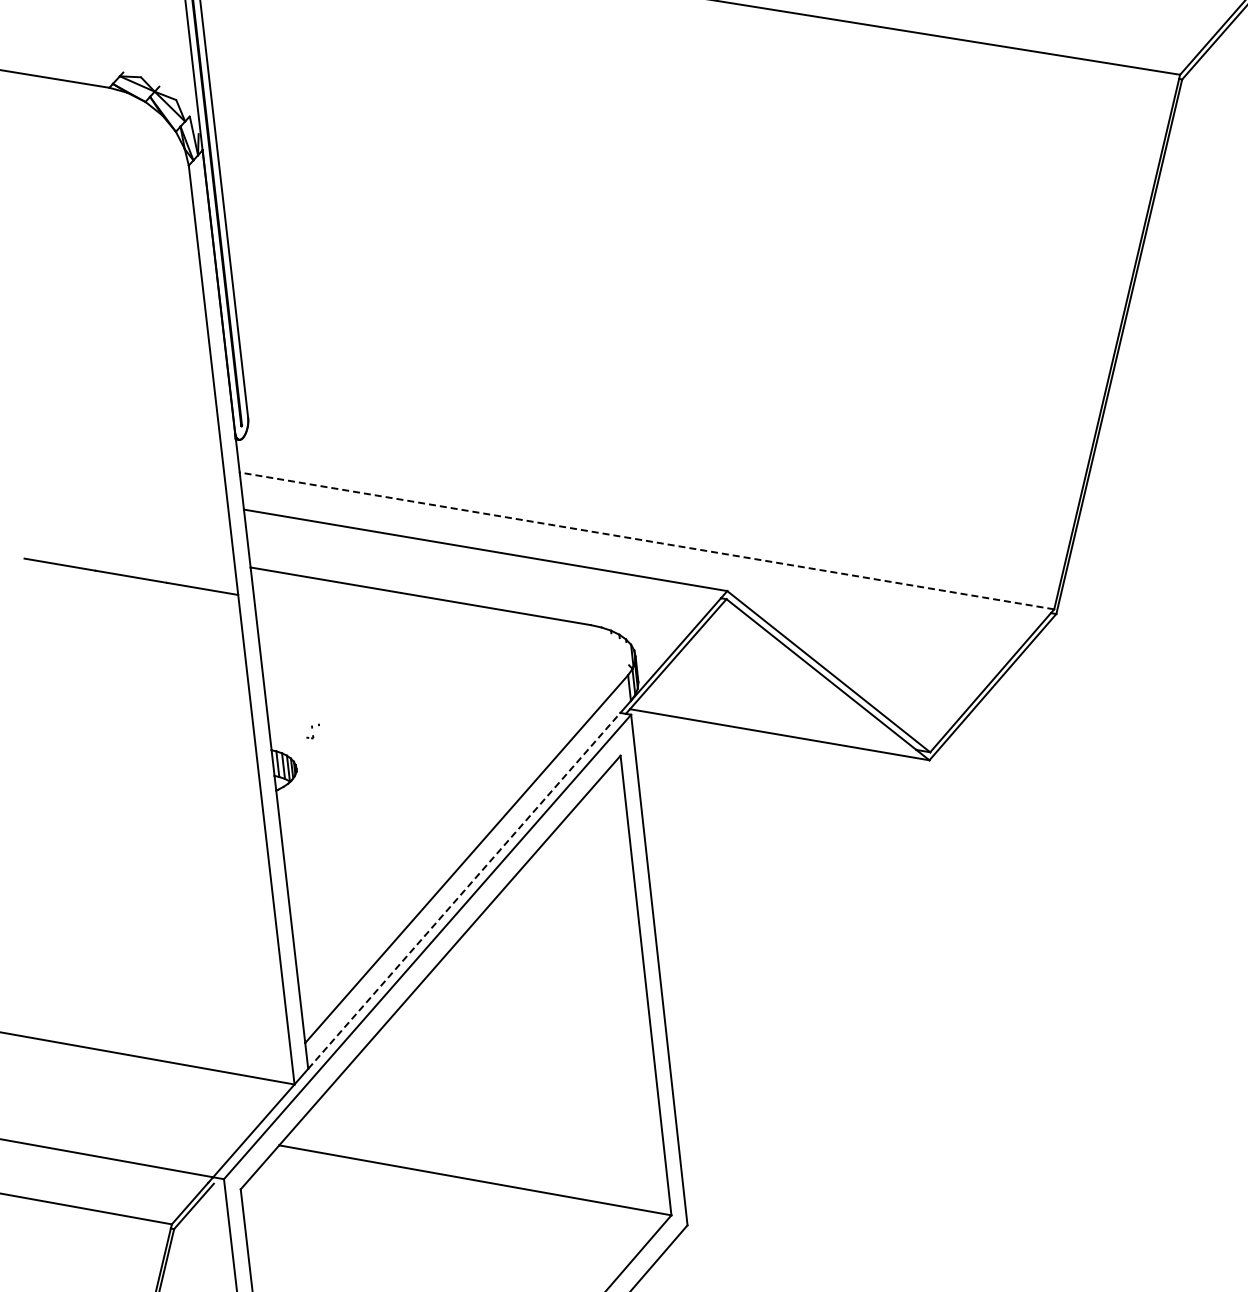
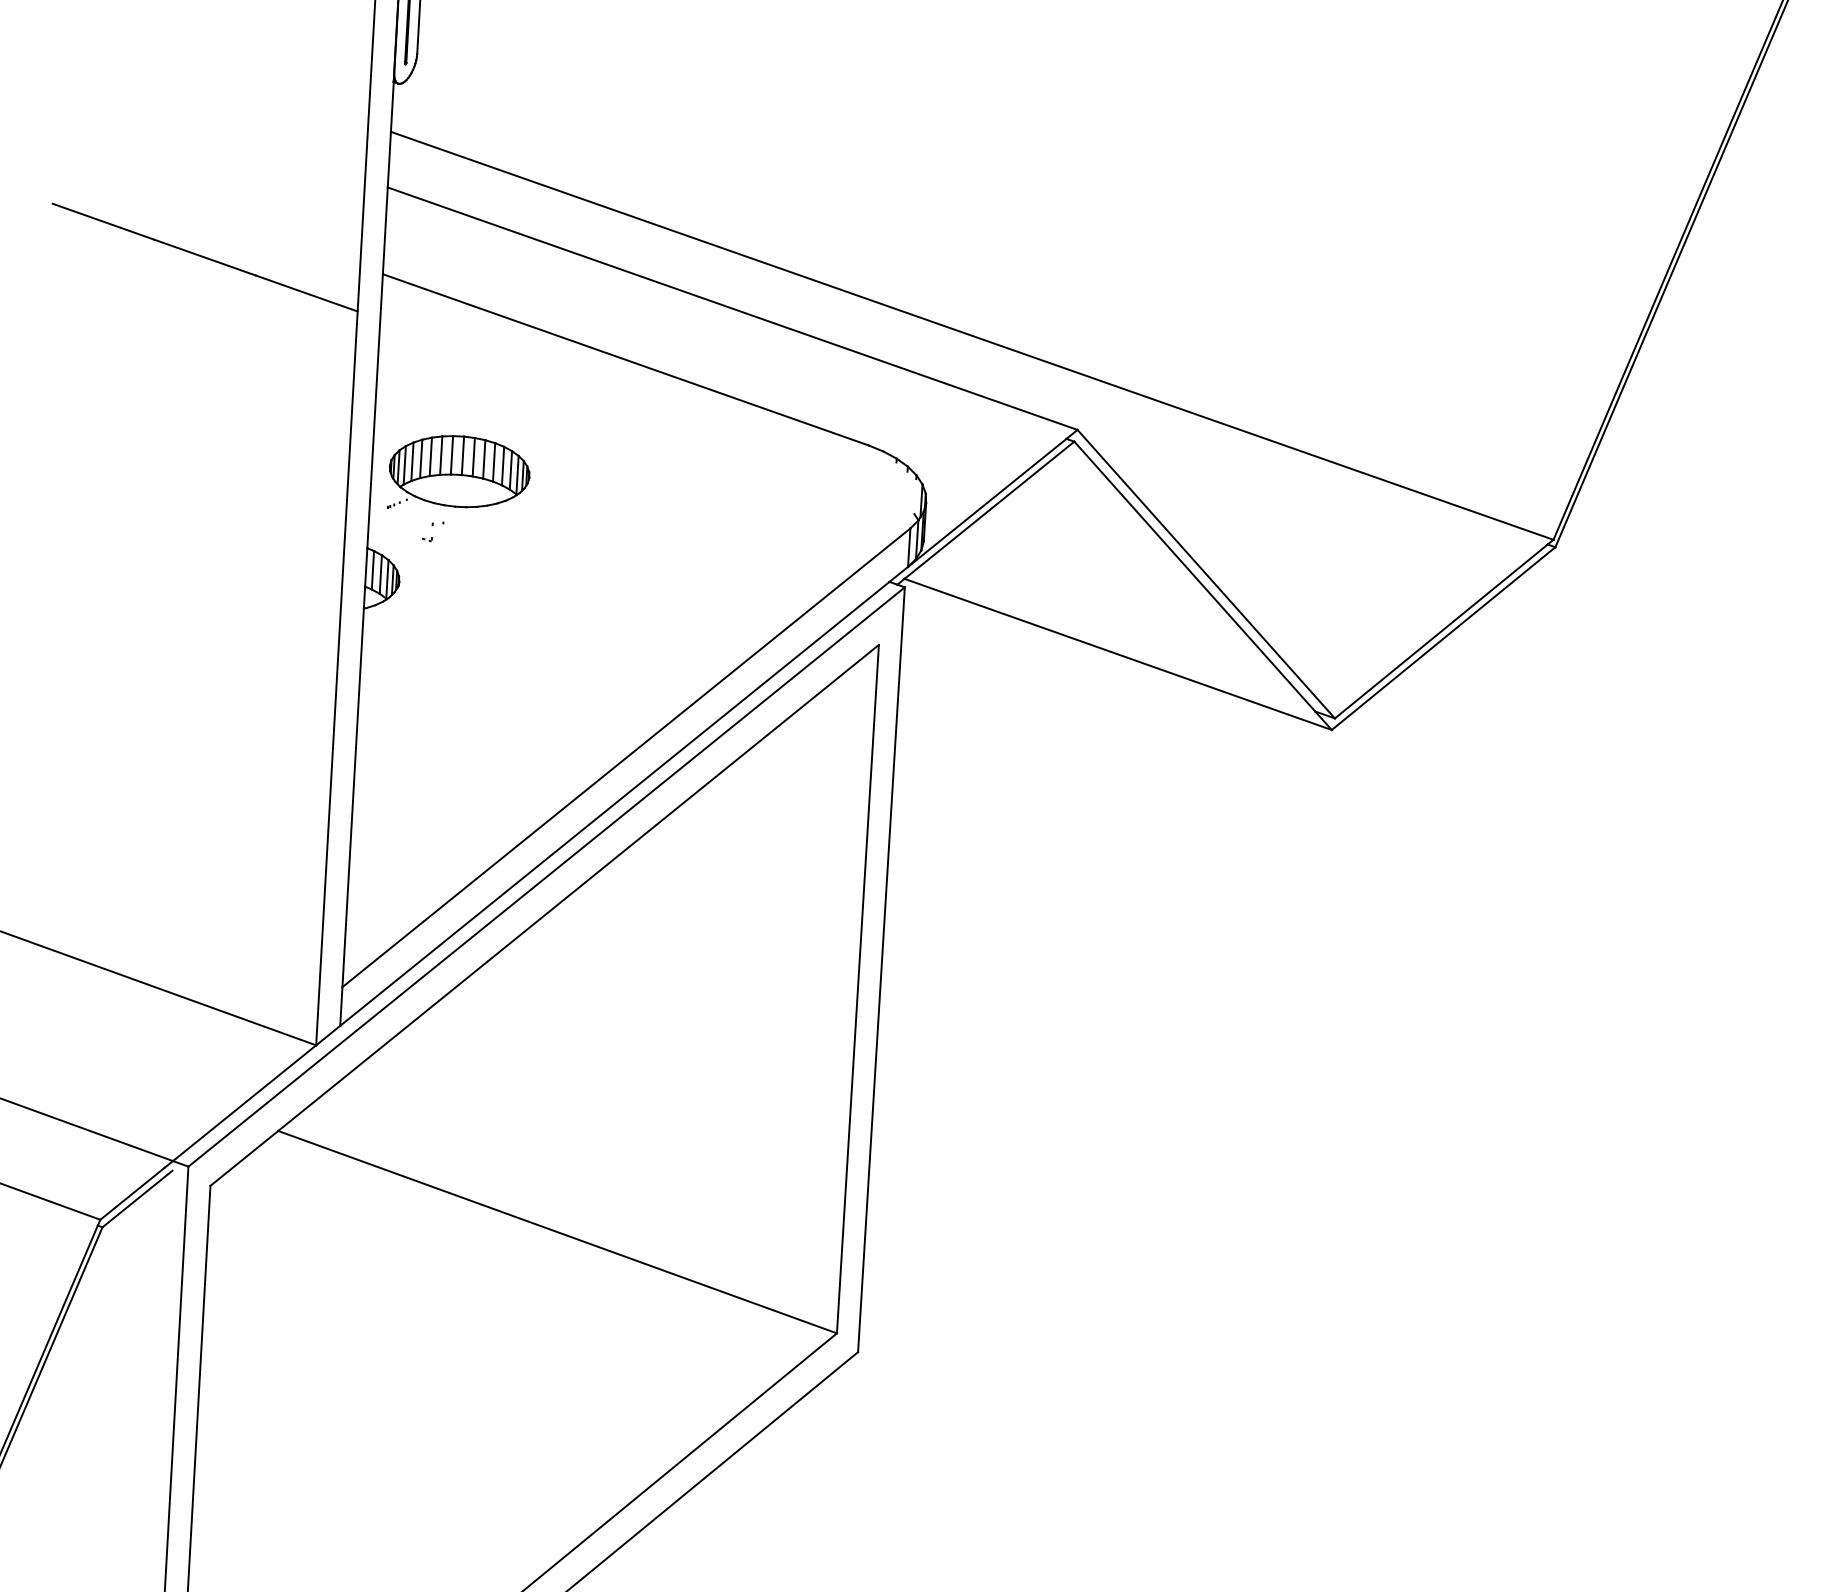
line: (646, 540) -> (971, 335), dashed -> solid
part: (323, 693) -> (458, 477), added
line: (464, 890) -> (615, 803), dashed -> solid

